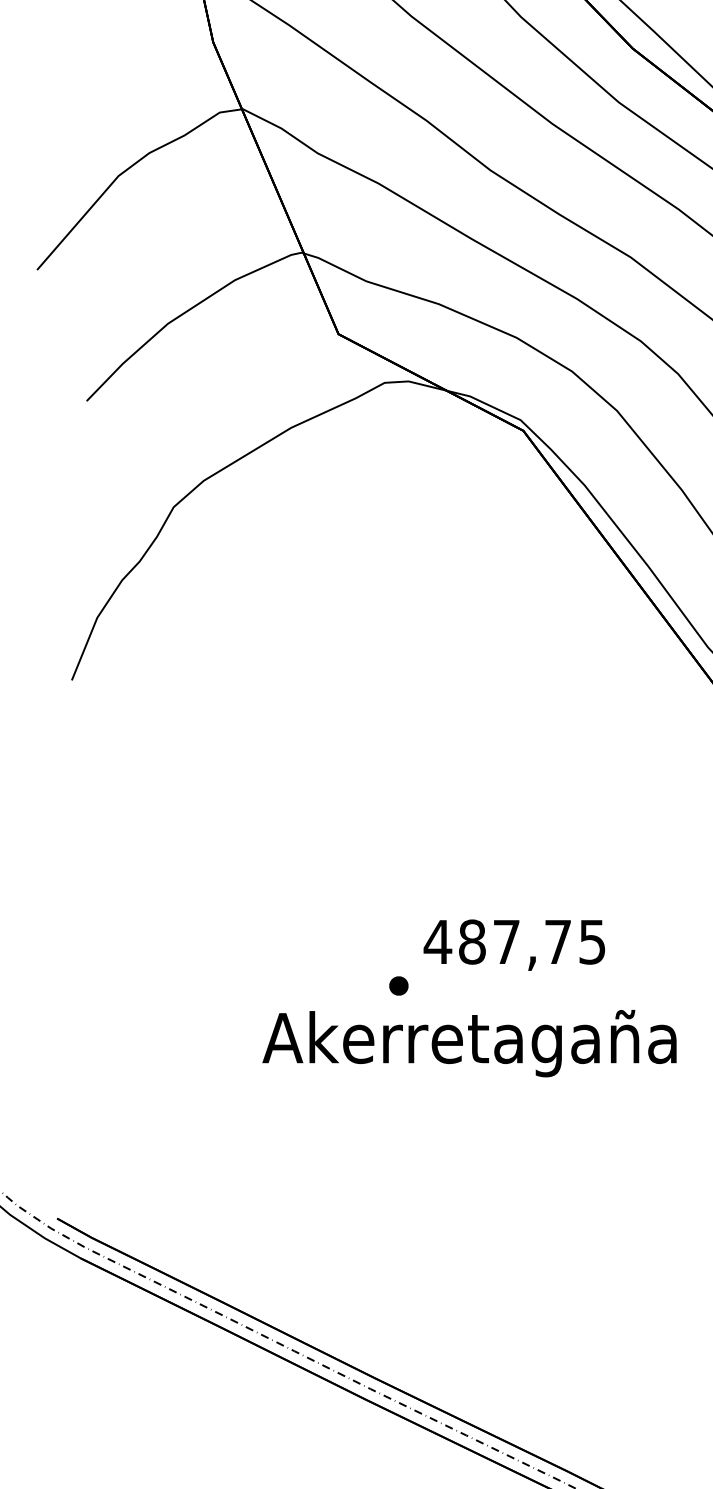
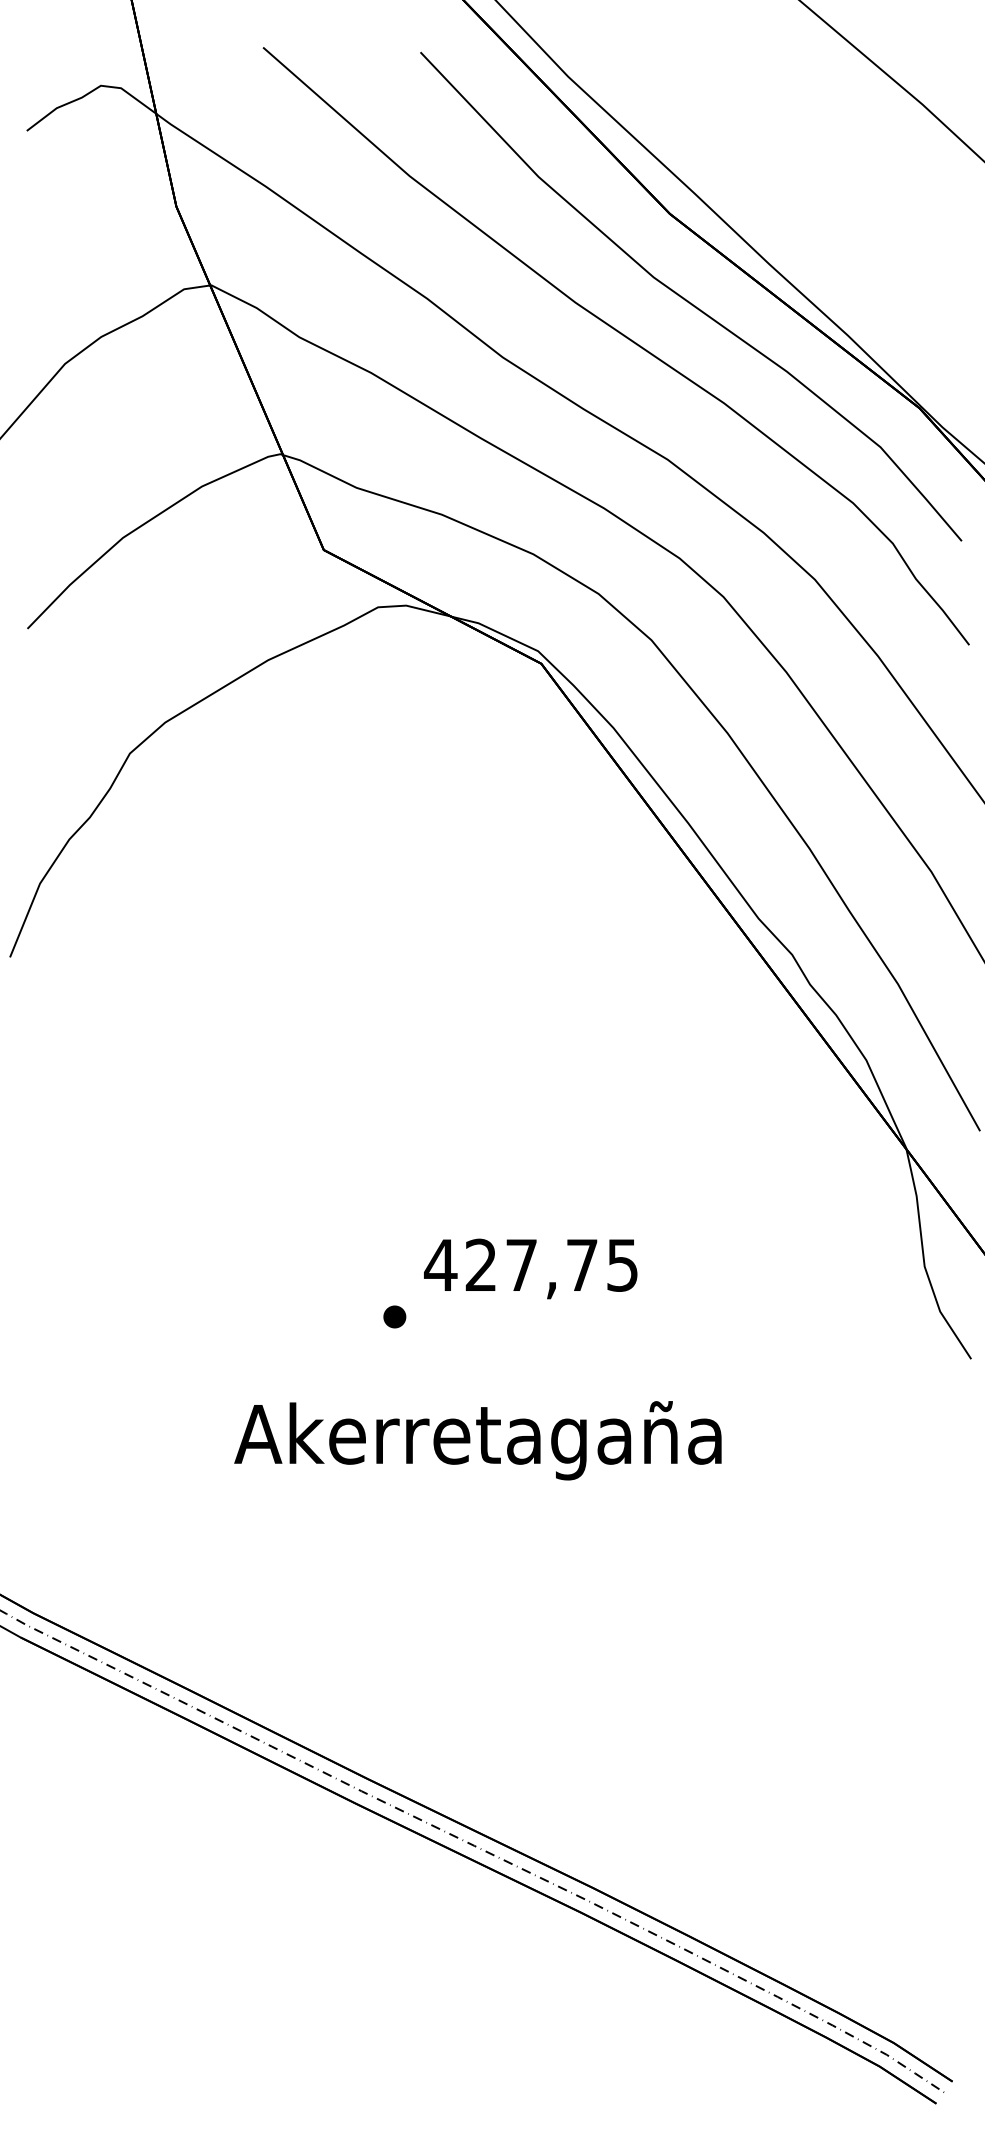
text: (472, 941) -> (481, 1264), 487,75 -> 427,75
text: (469, 1043) -> (477, 1440), moved

